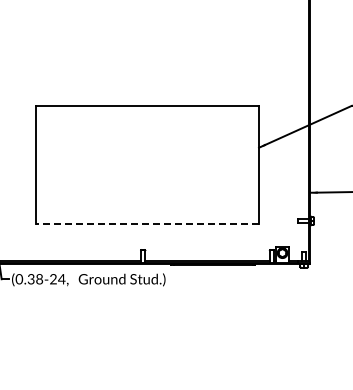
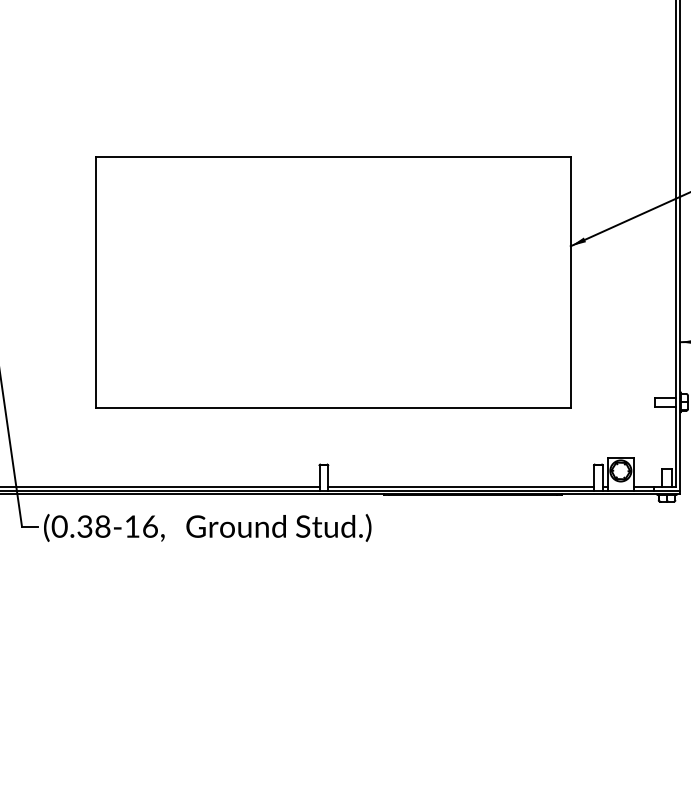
line: (147, 223) -> (332, 407), dashed -> solid
text: (57, 279) -> (141, 527), (0.38-24, -> (0.38-16,

